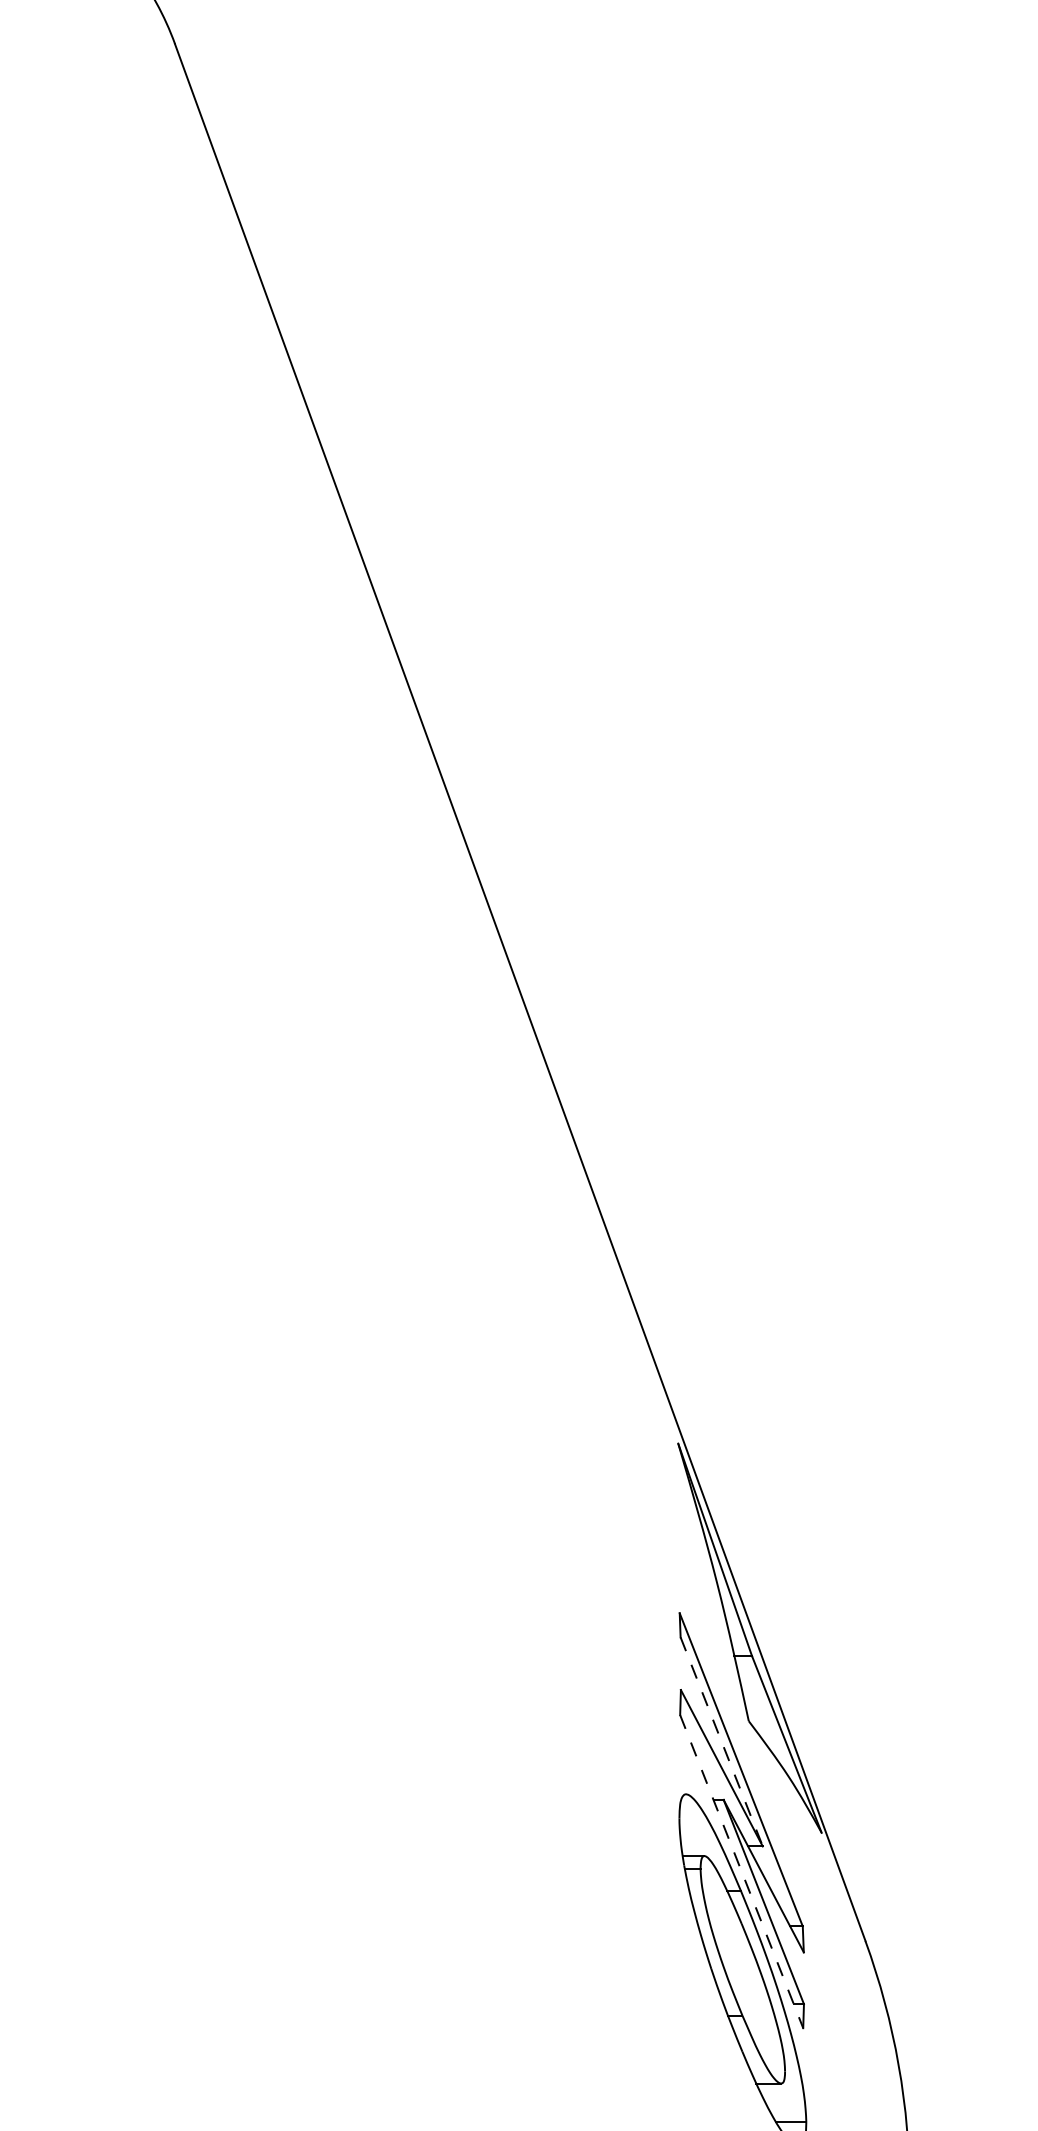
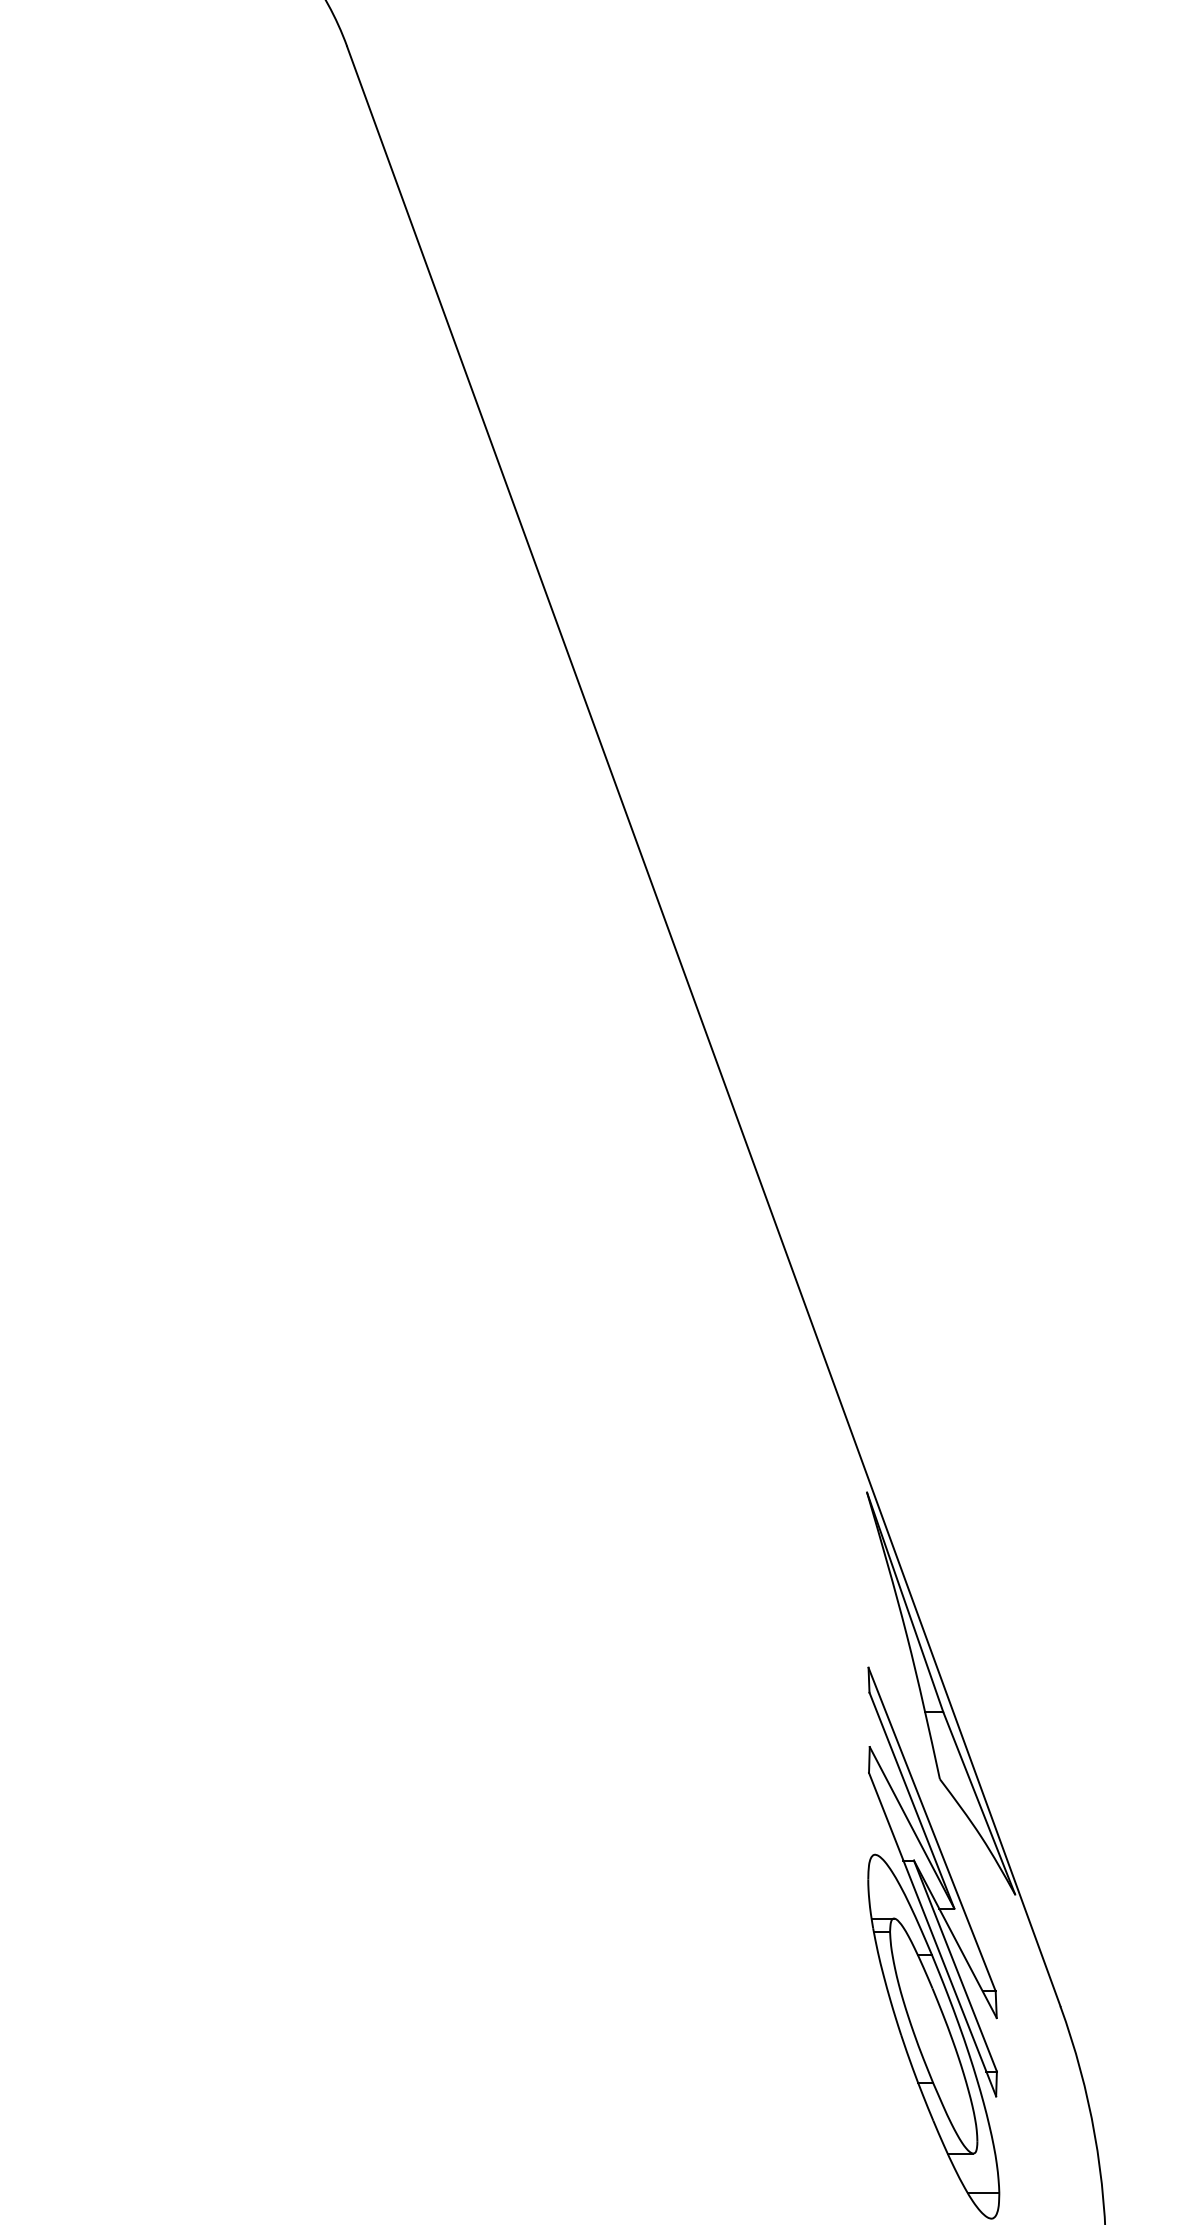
line: (722, 1742) -> (912, 1801), dashed -> solid
line: (741, 1871) -> (932, 1934), dashed -> solid

